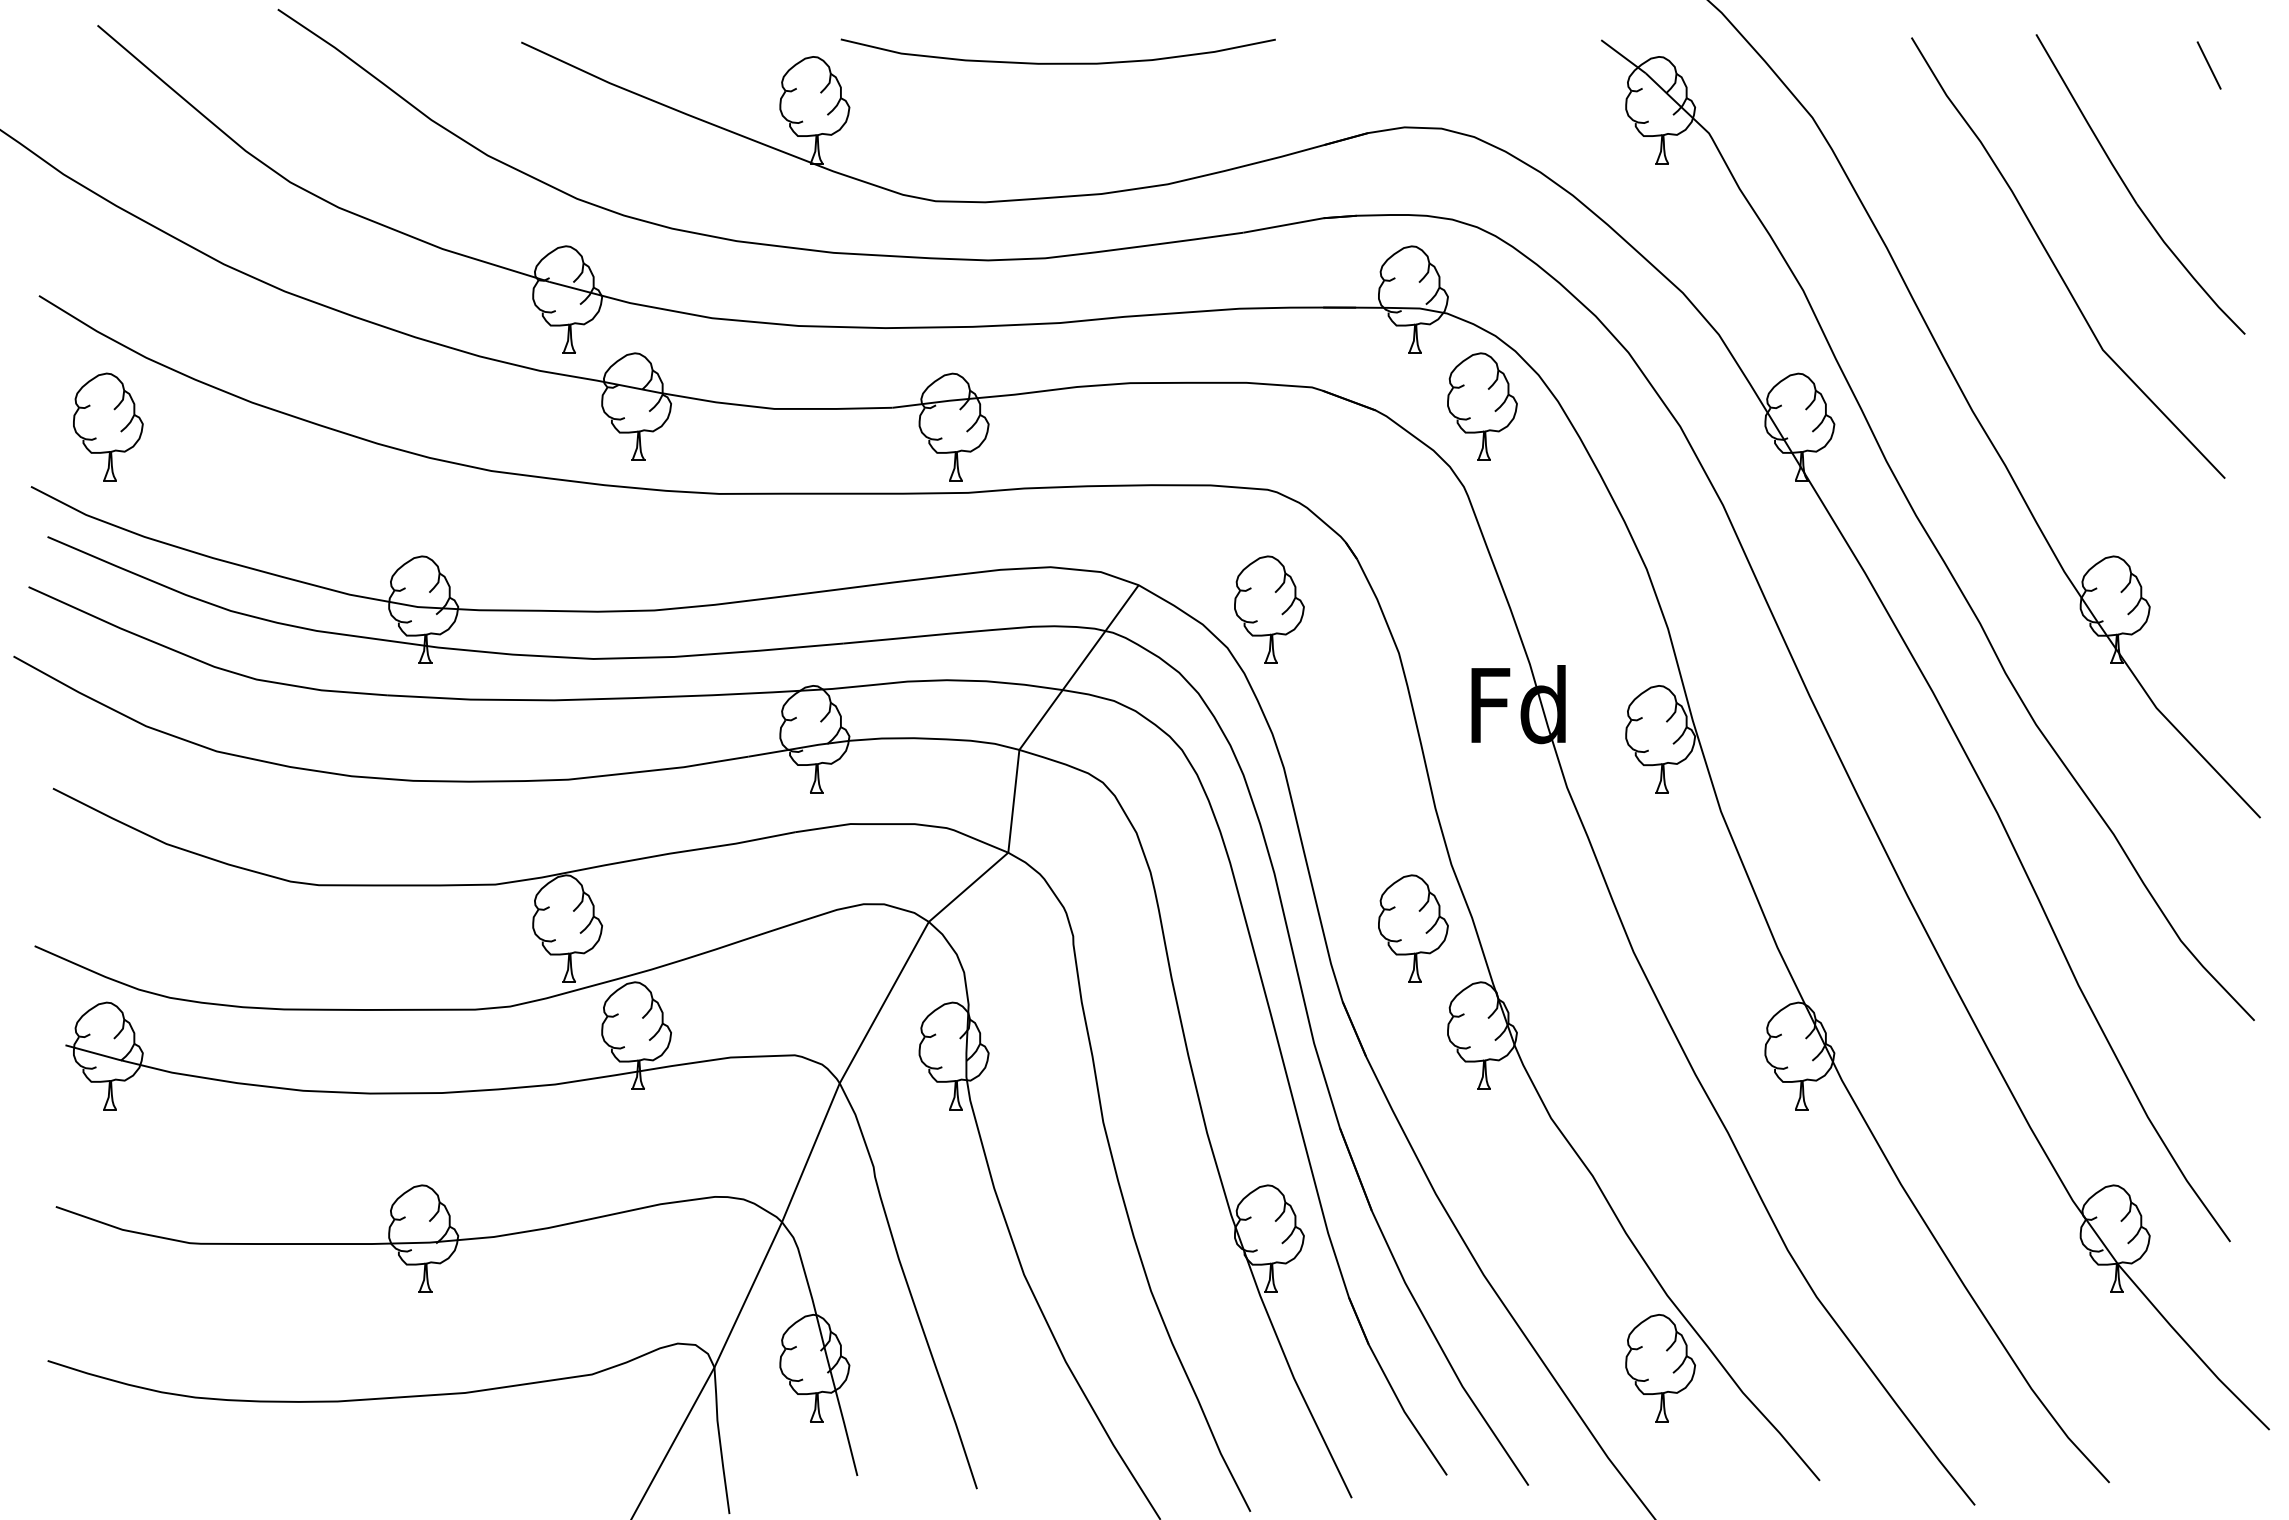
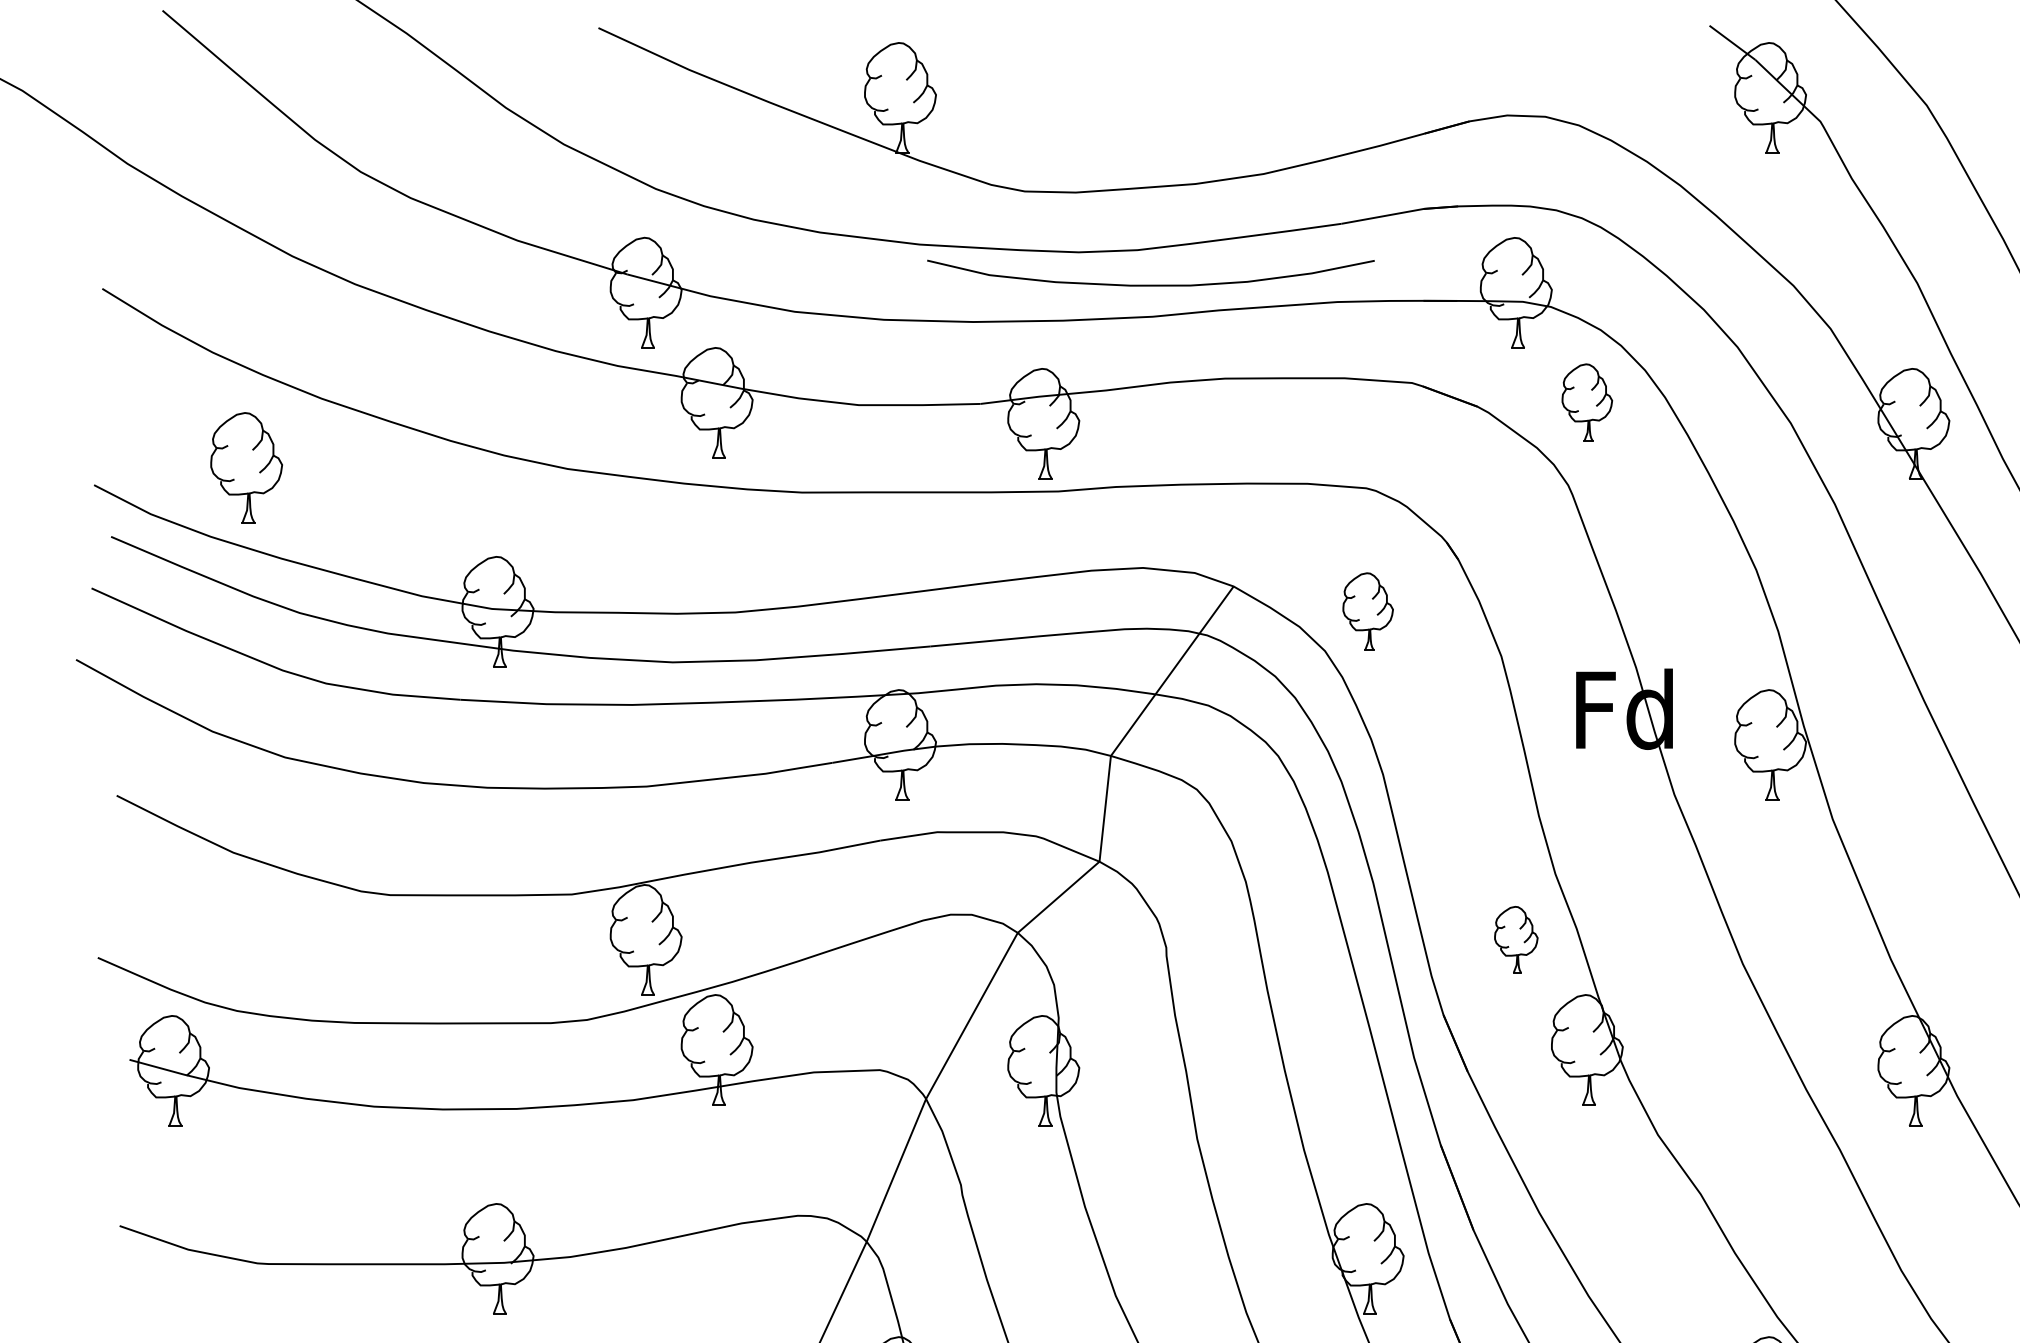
curve: (1057, 62) -> (1150, 284), moved
part: (1482, 406) -> (1587, 402), size x0.7
part: (108, 426) -> (246, 467), moved
part: (1269, 609) -> (1368, 611), size x0.7
part: (1413, 928) -> (1516, 939), size x0.6

